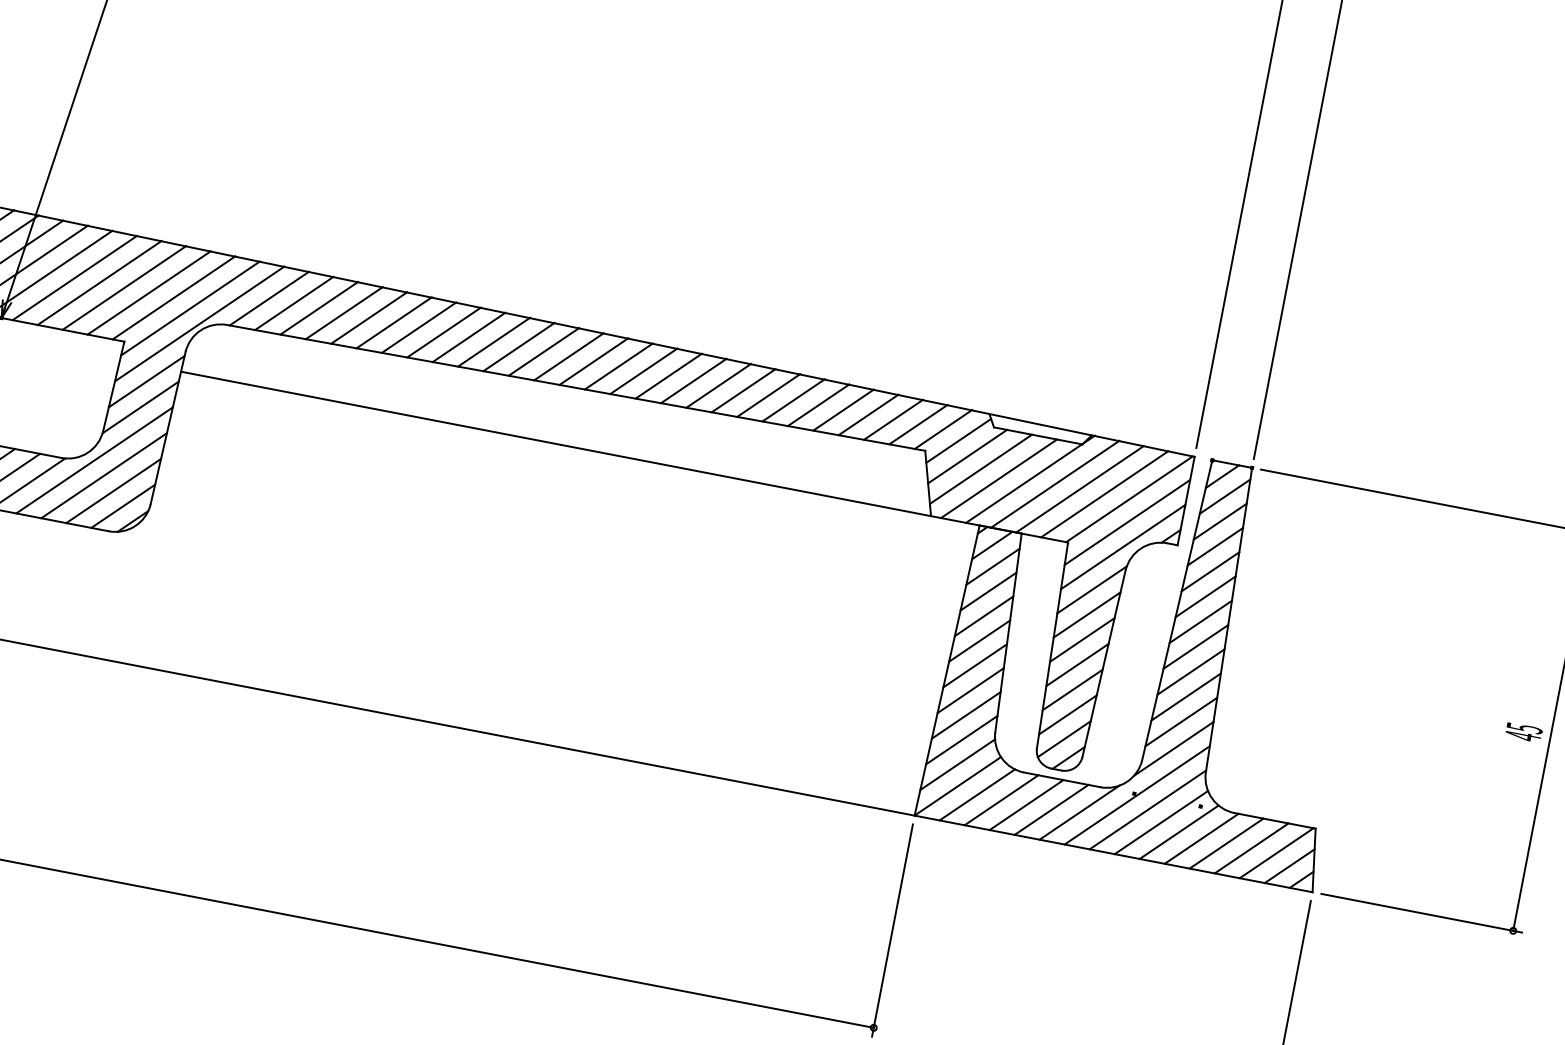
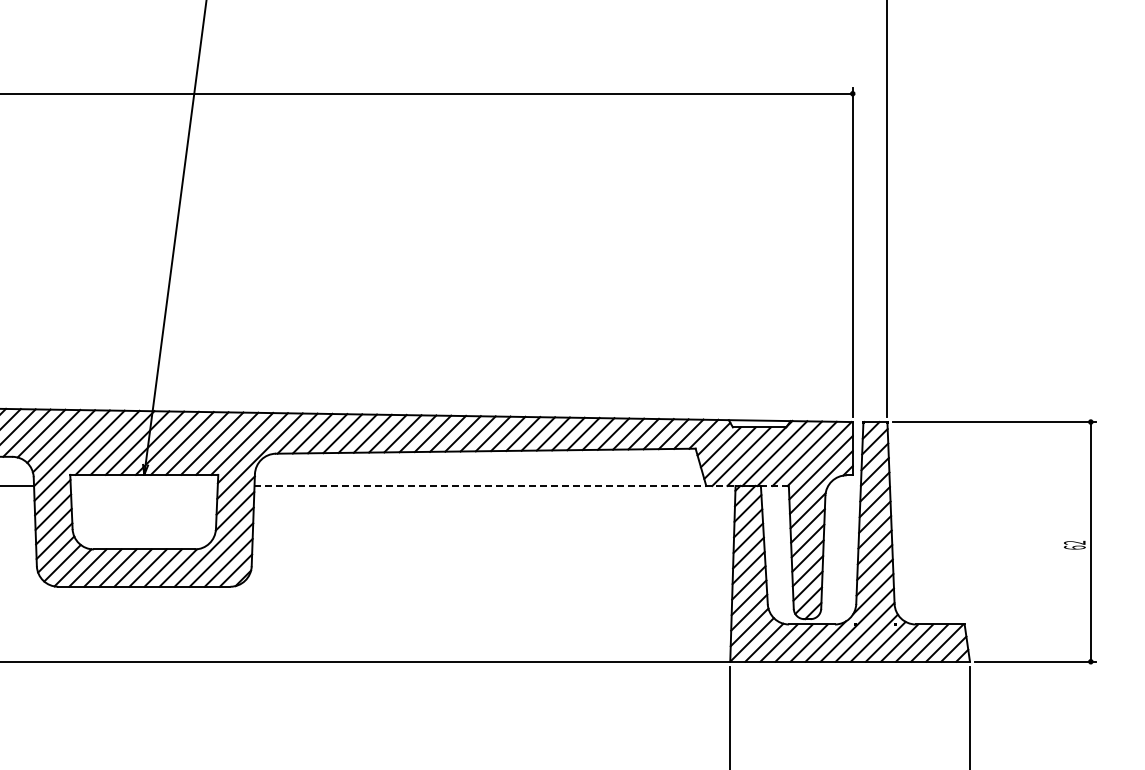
line: (626, 456) -> (522, 485), solid -> dashed
text: (1523, 730) -> (1074, 544), 45 -> 62

